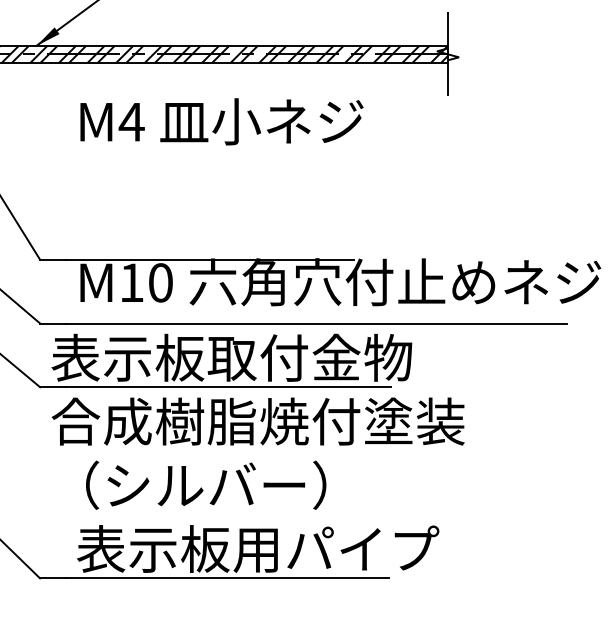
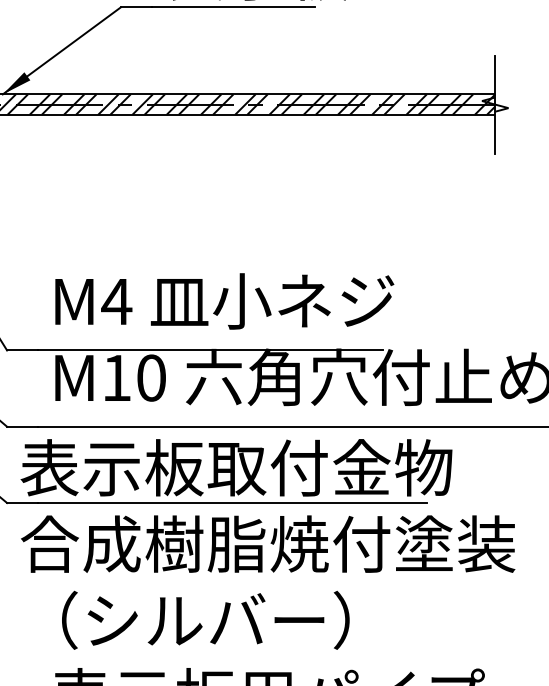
text: (221, 121) -> (224, 301), moved

